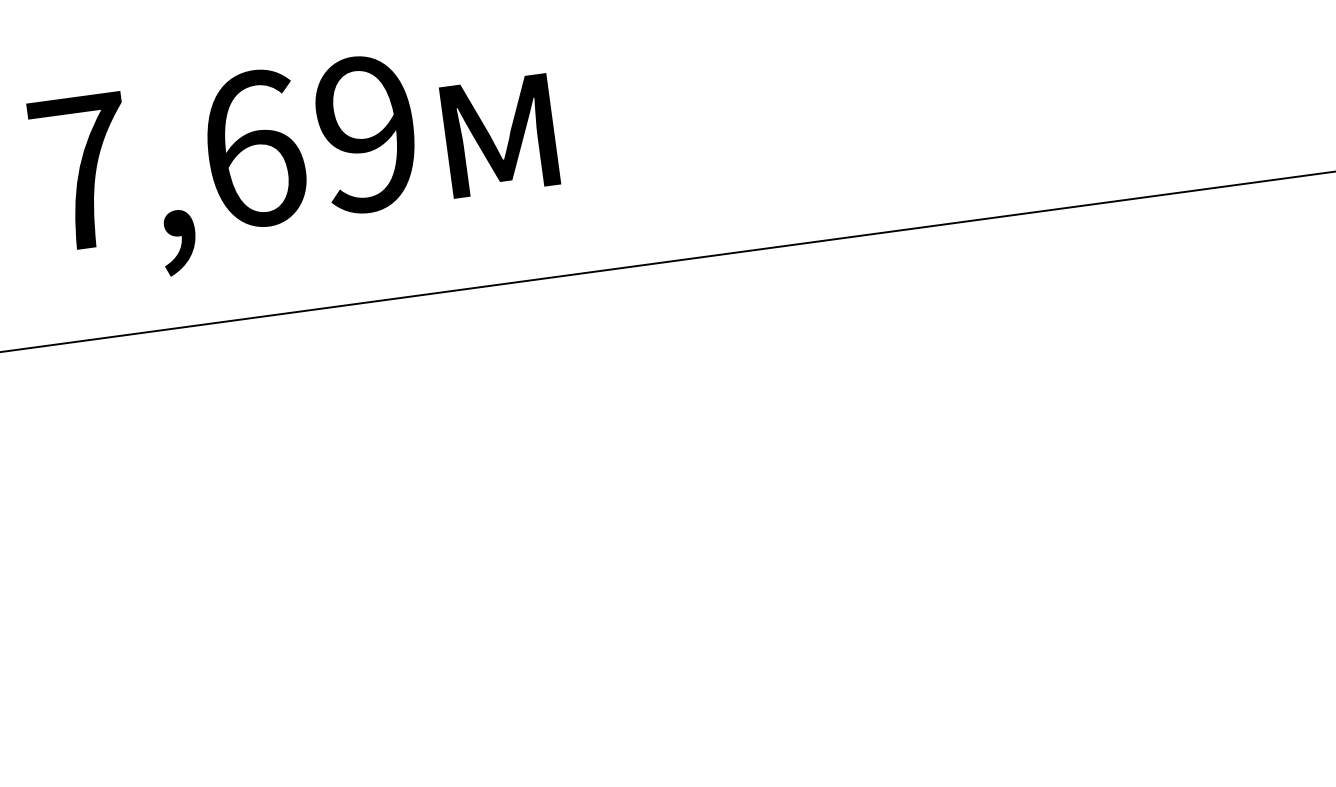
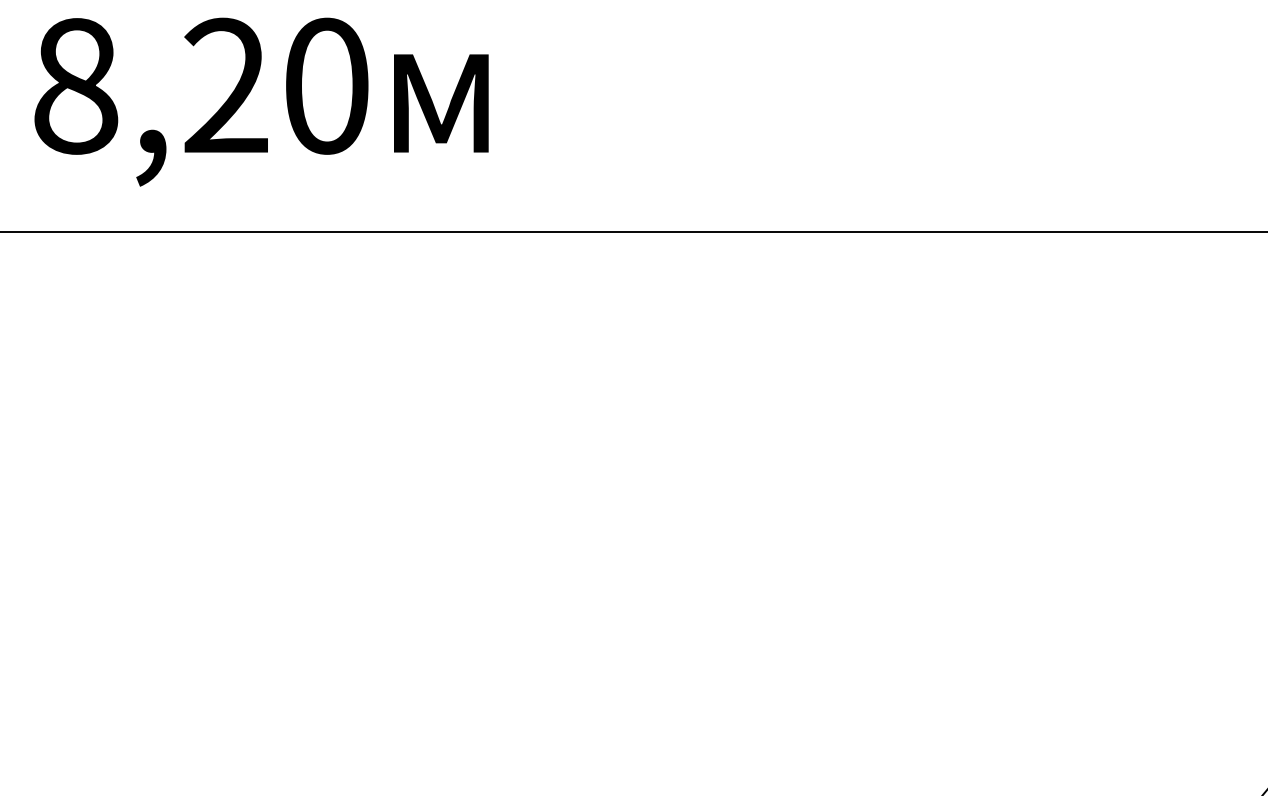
text: (225, 152) -> (201, 85), 7,69 -> 8,20

